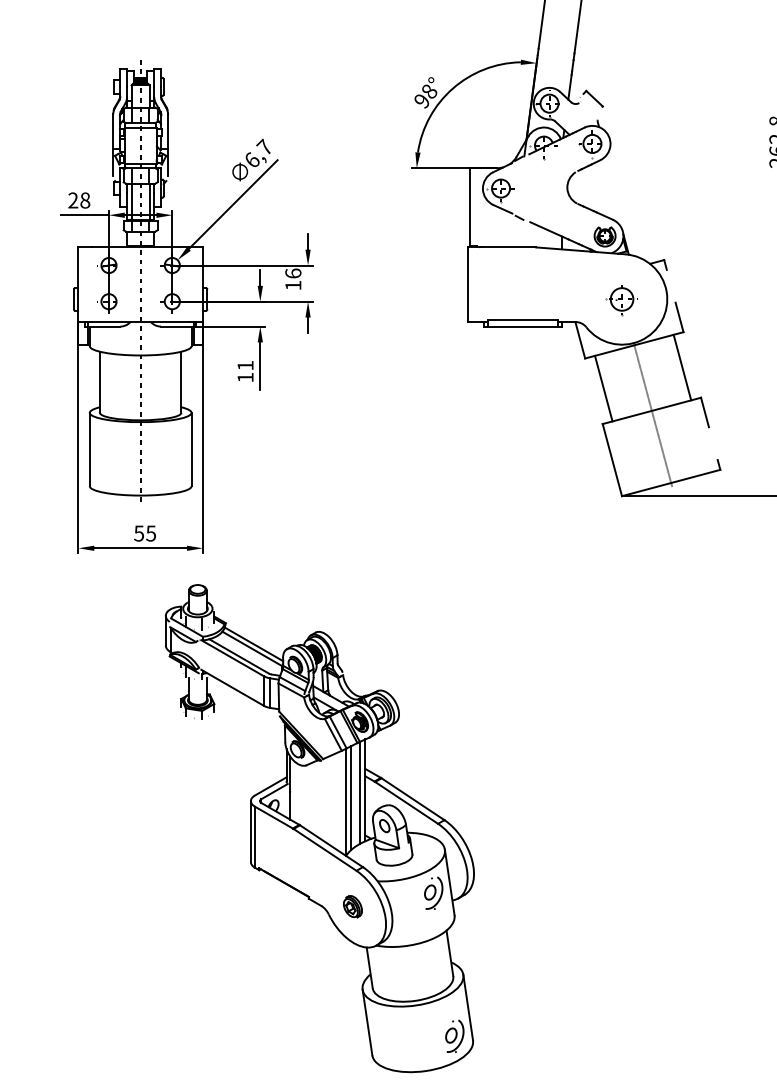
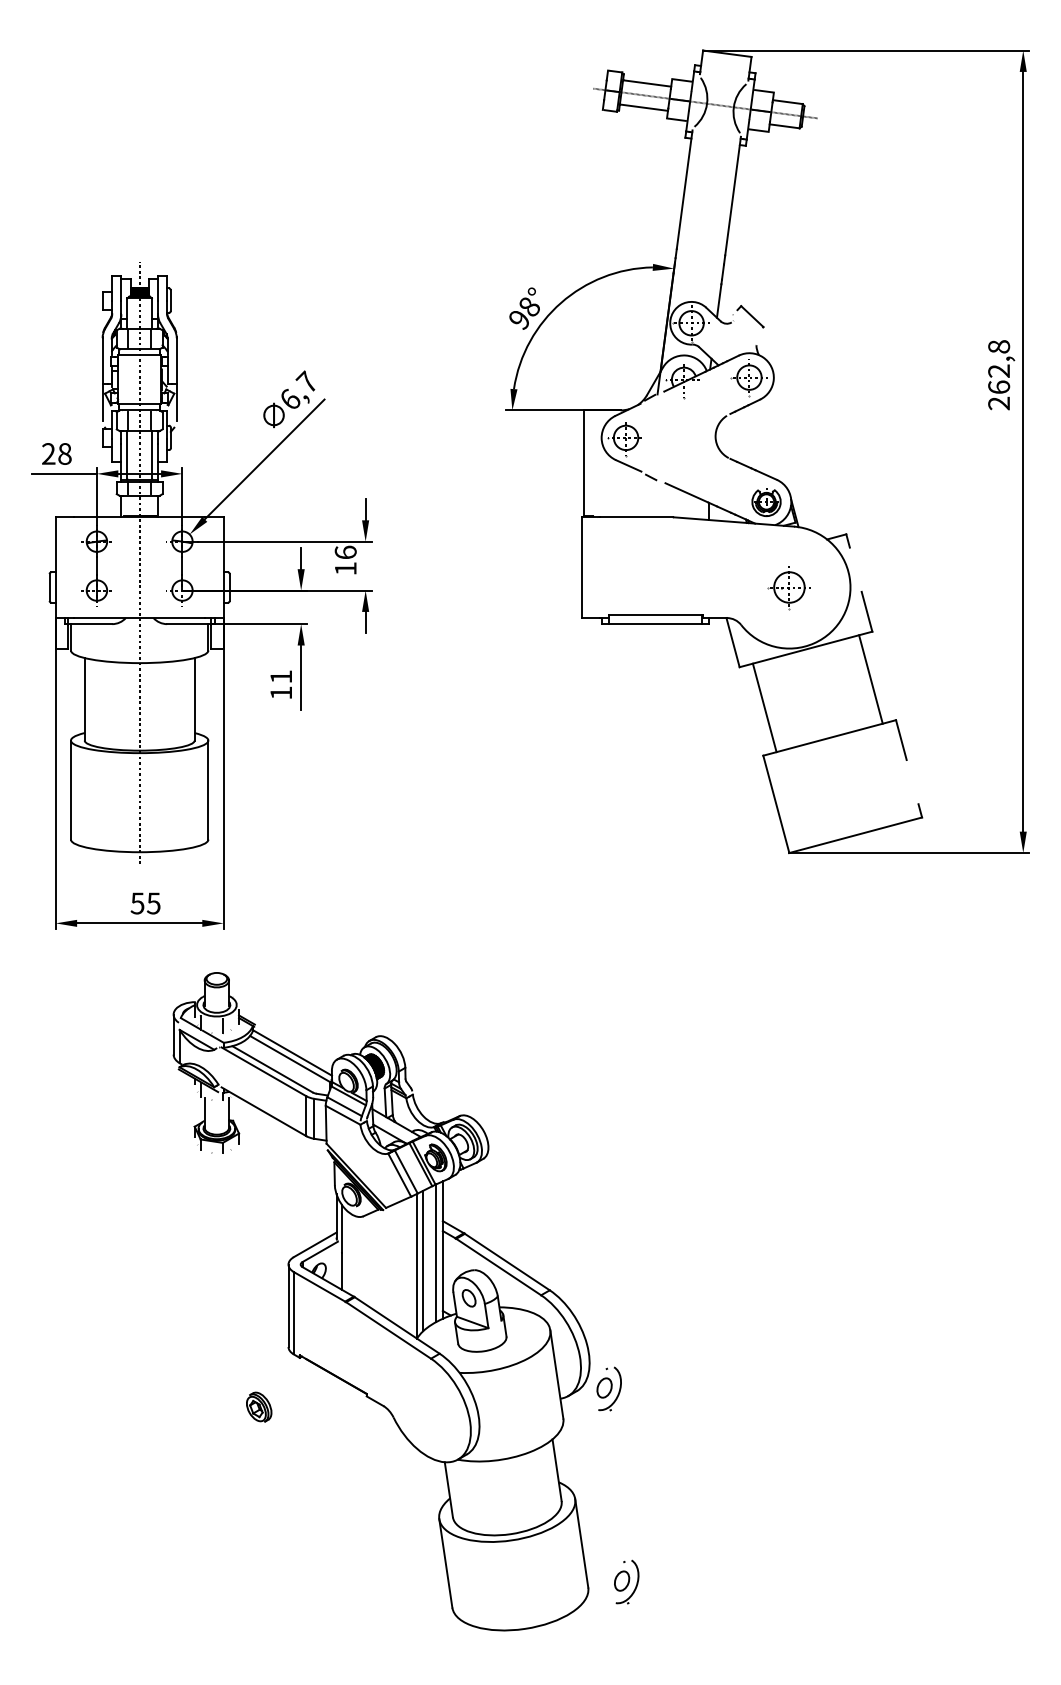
line: (653, 415) -> (831, 743), removed
part: (433, 892) -> (608, 1388), moved
part: (353, 906) -> (259, 1406), moved
part: (454, 1035) -> (626, 1581), moved

